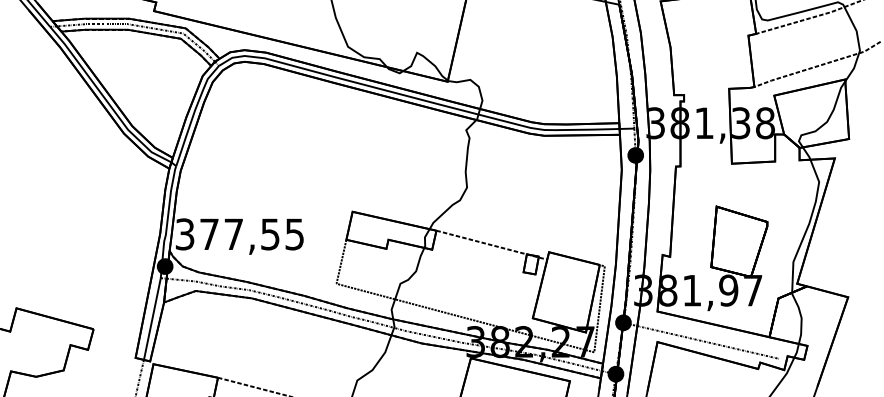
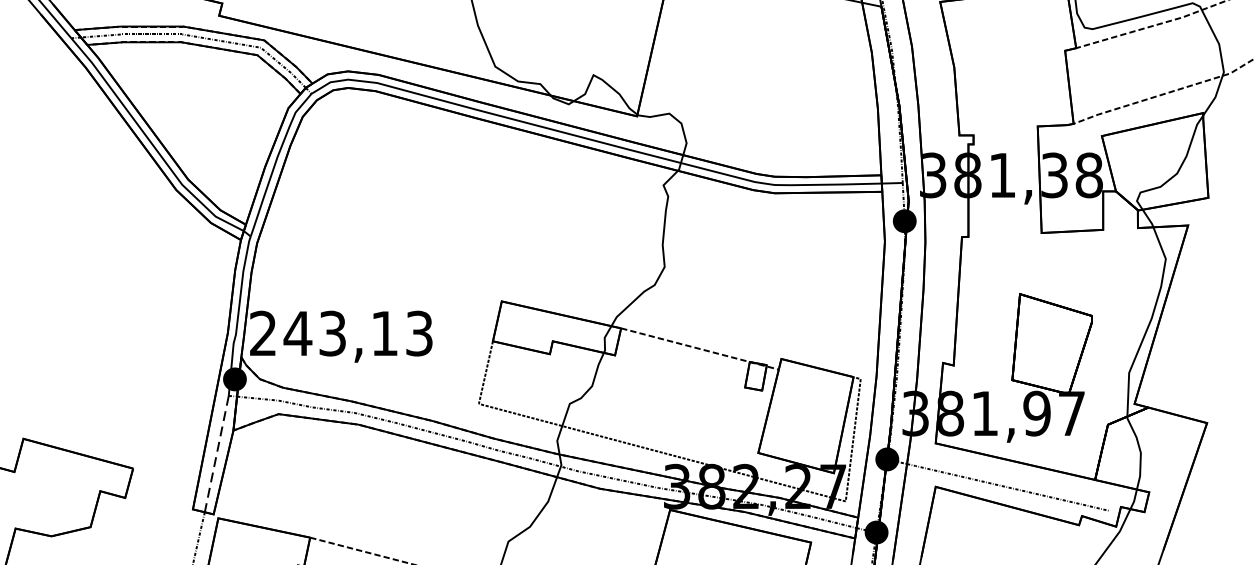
text: (239, 234) -> (340, 333), 377,55 -> 243,13
line: (152, 319) -> (216, 454), solid -> dashed

